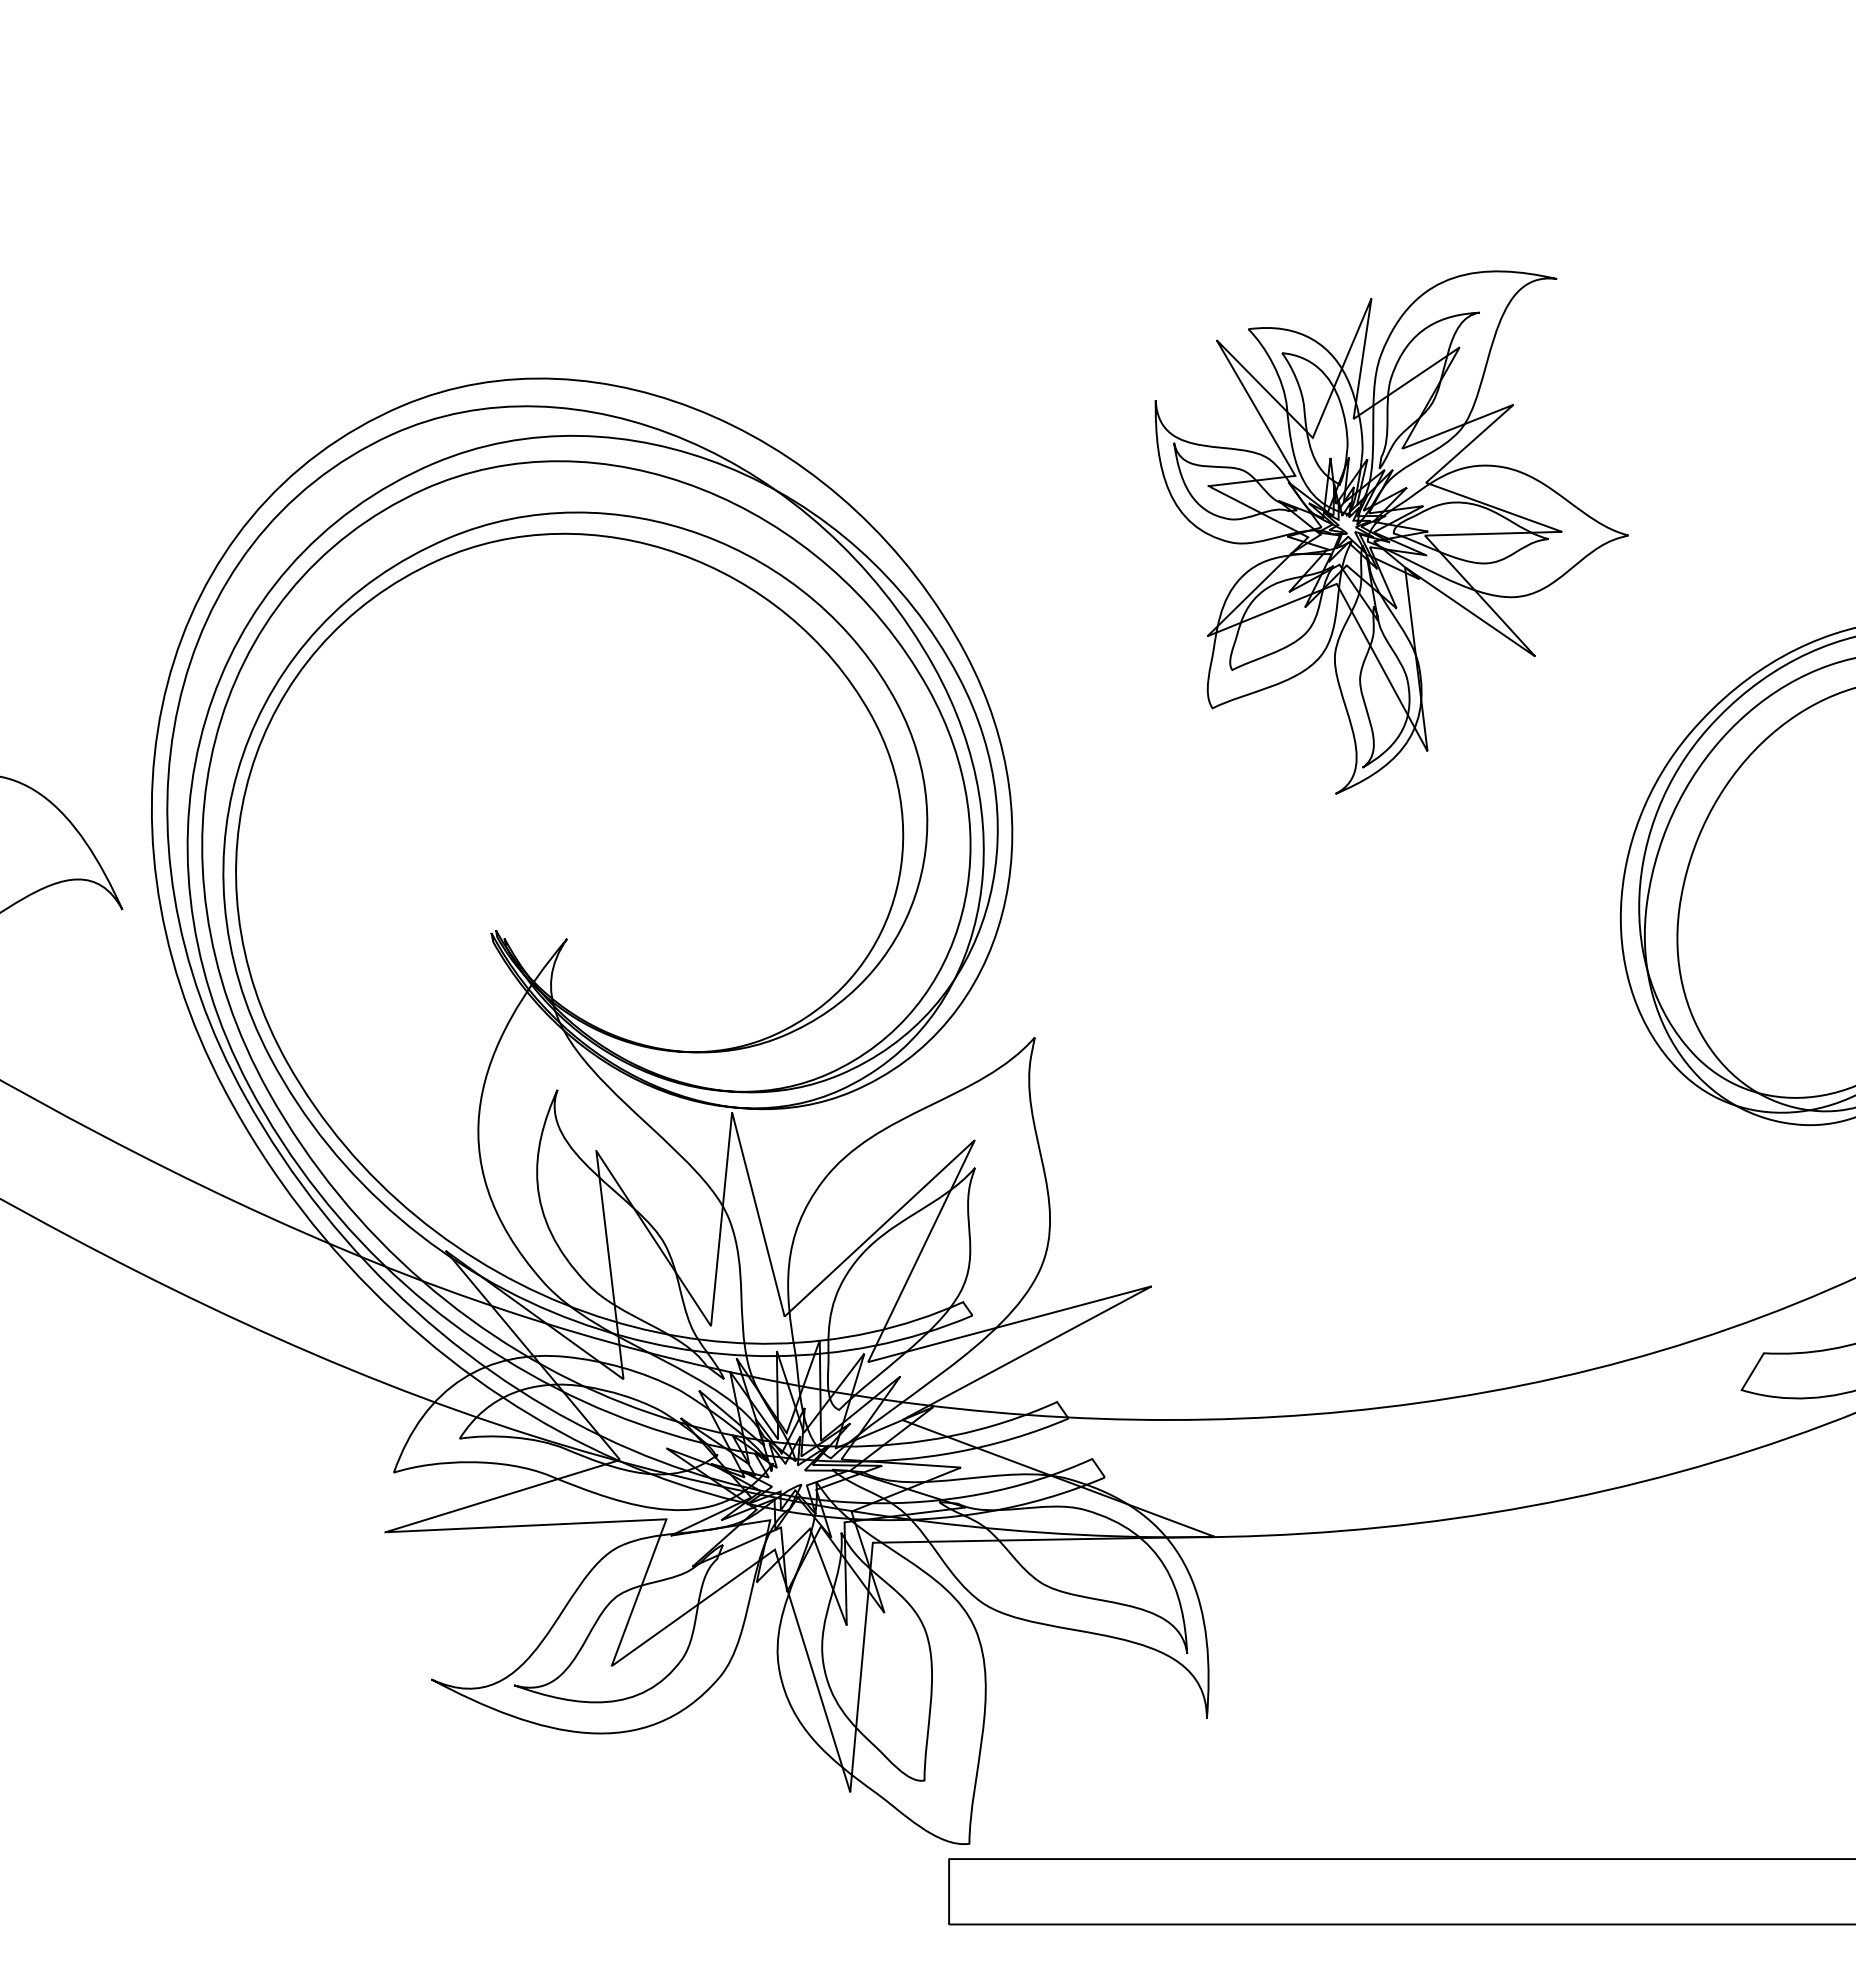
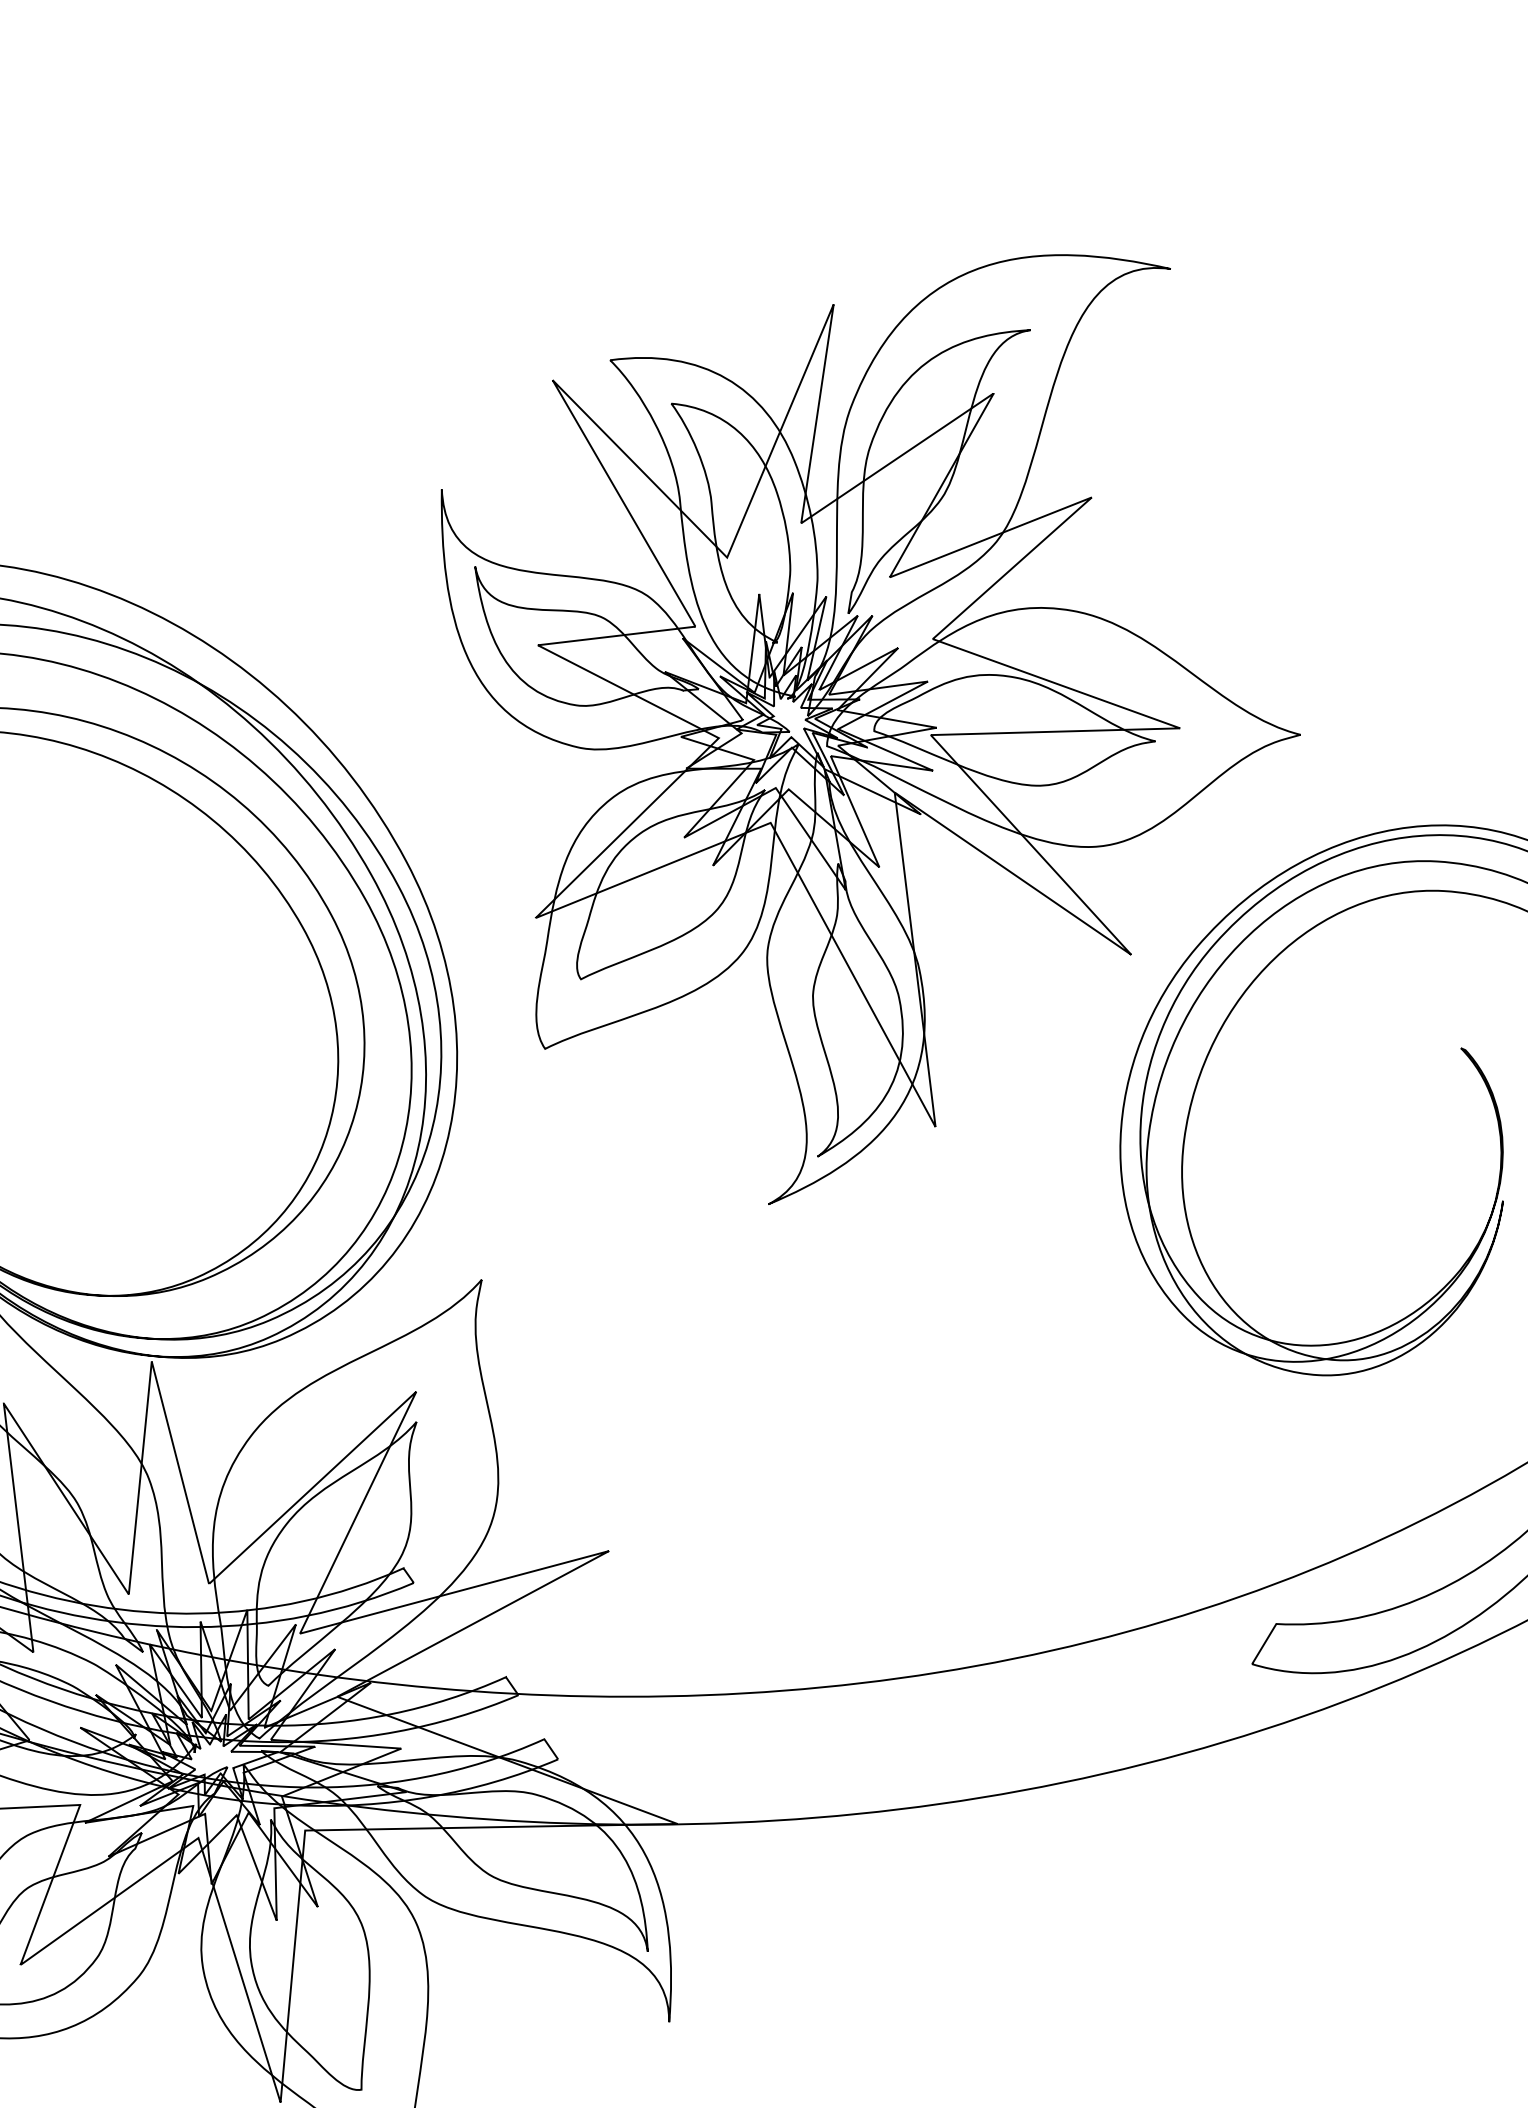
part: (1391, 532) -> (870, 729), size x1.67

